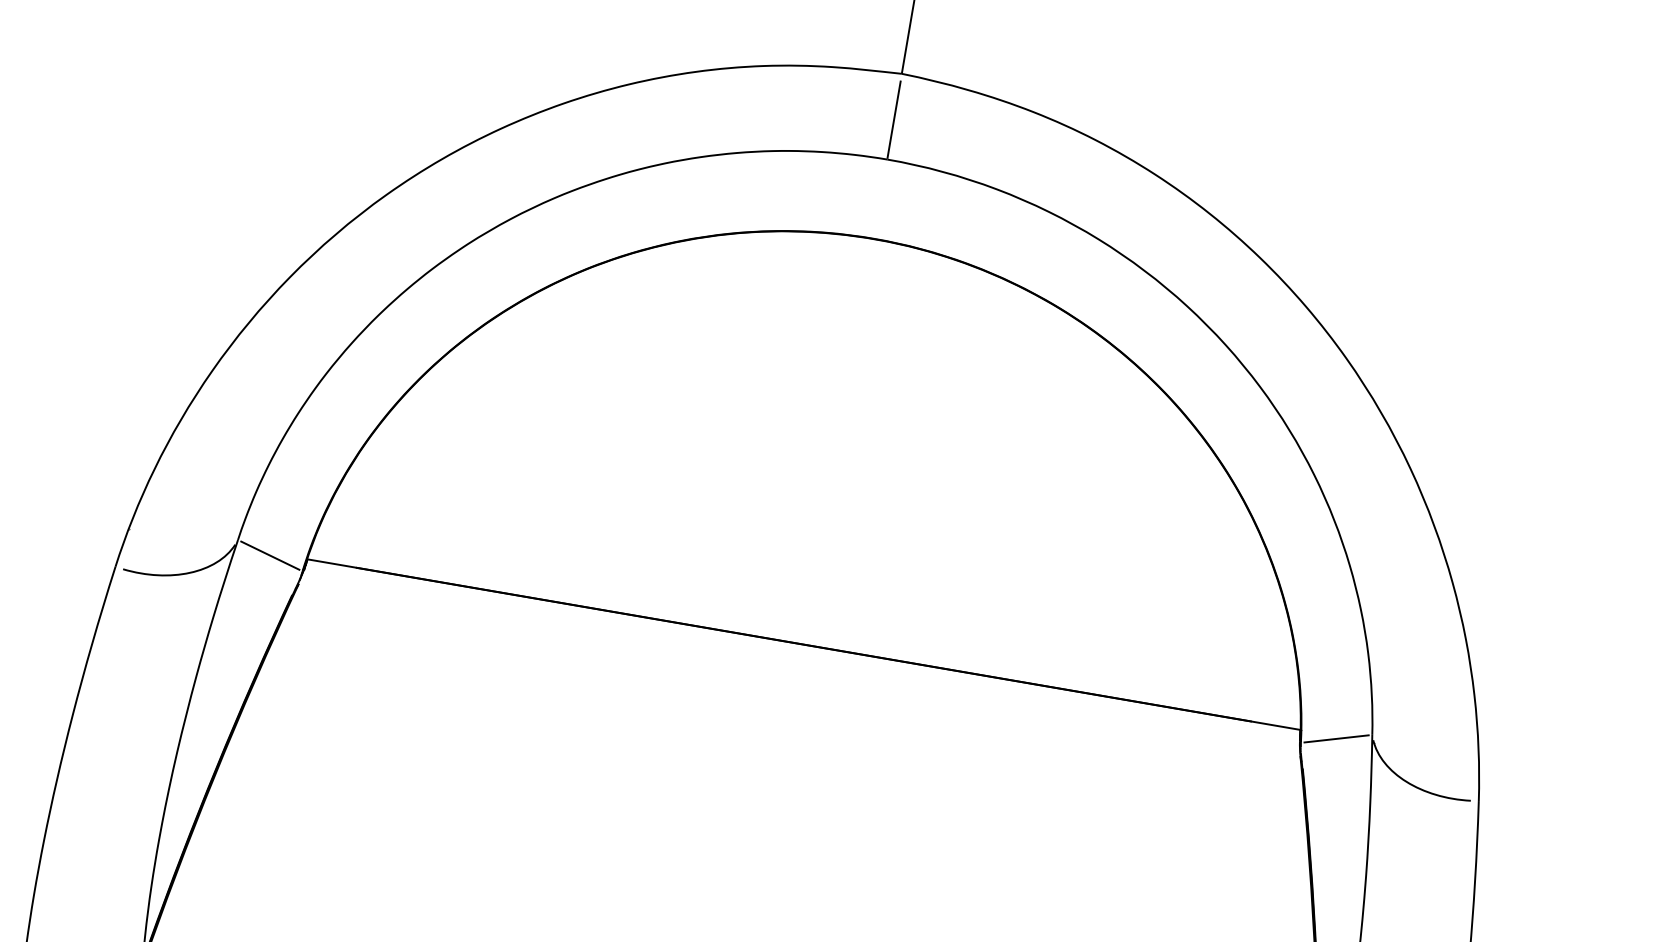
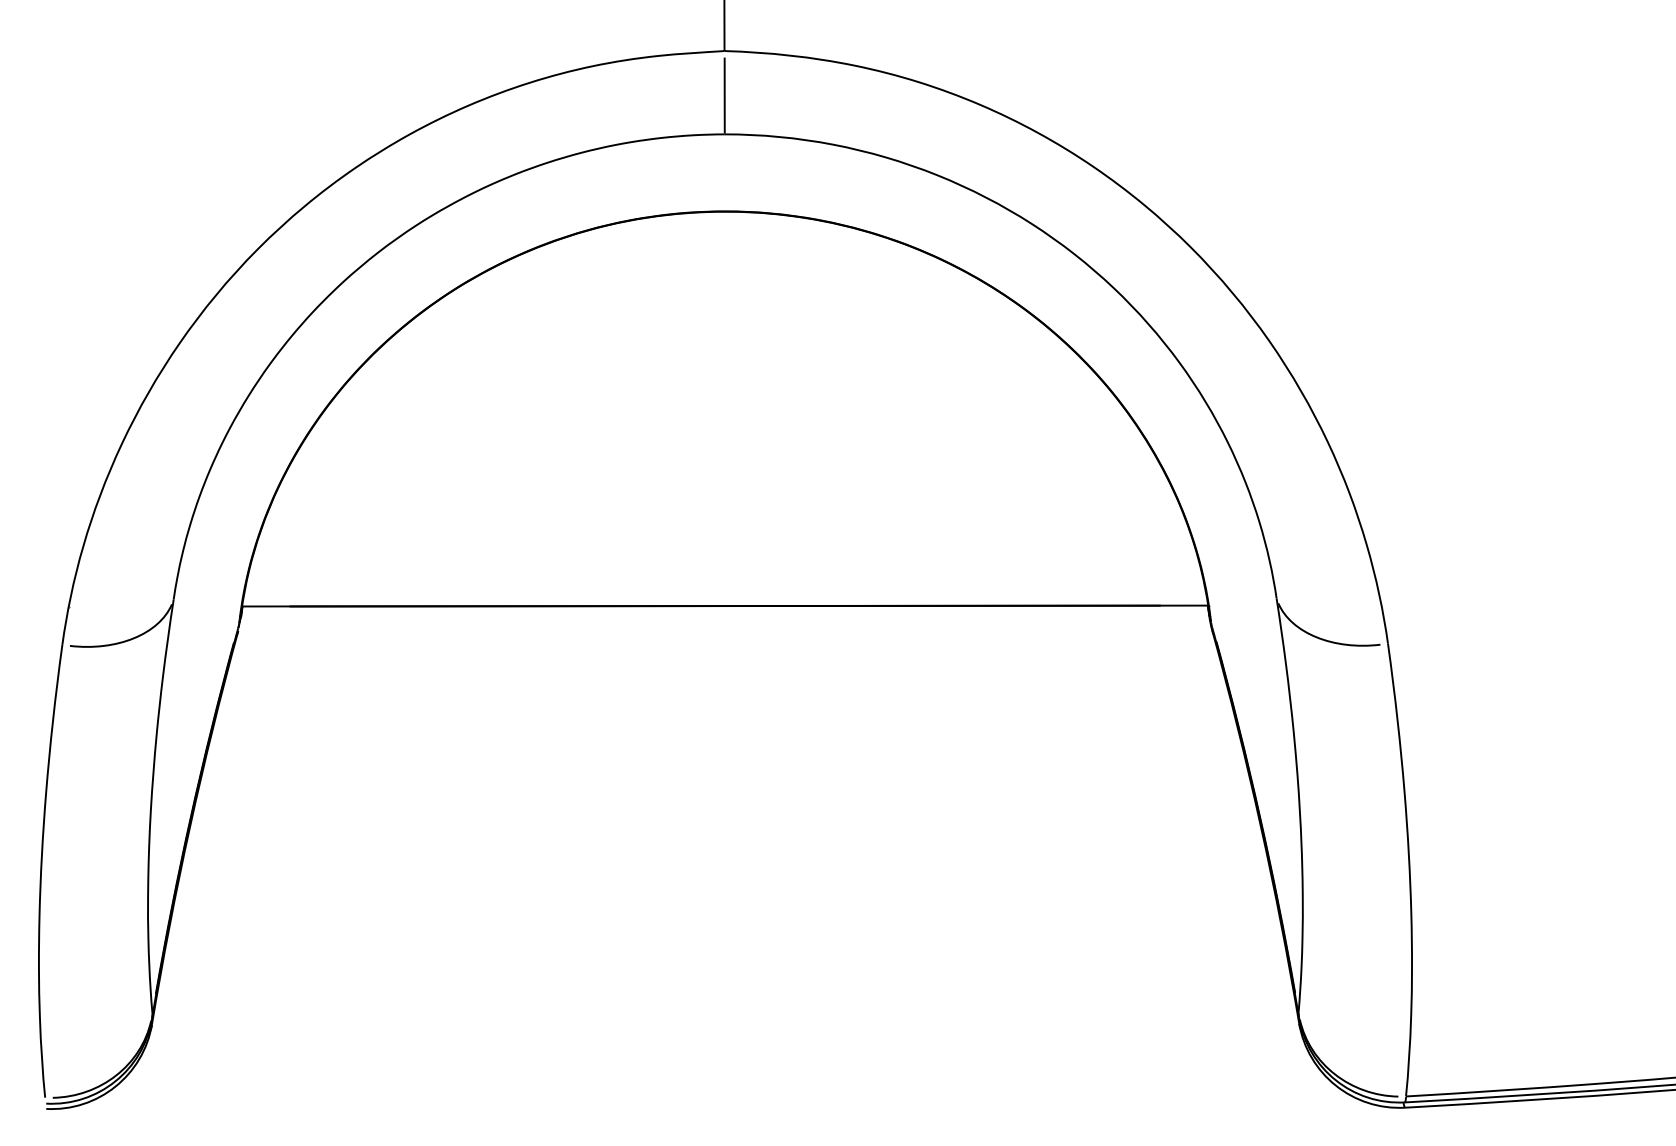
line: (270, 555) -> (206, 608), removed
line: (1336, 738) -> (1243, 607), removed

